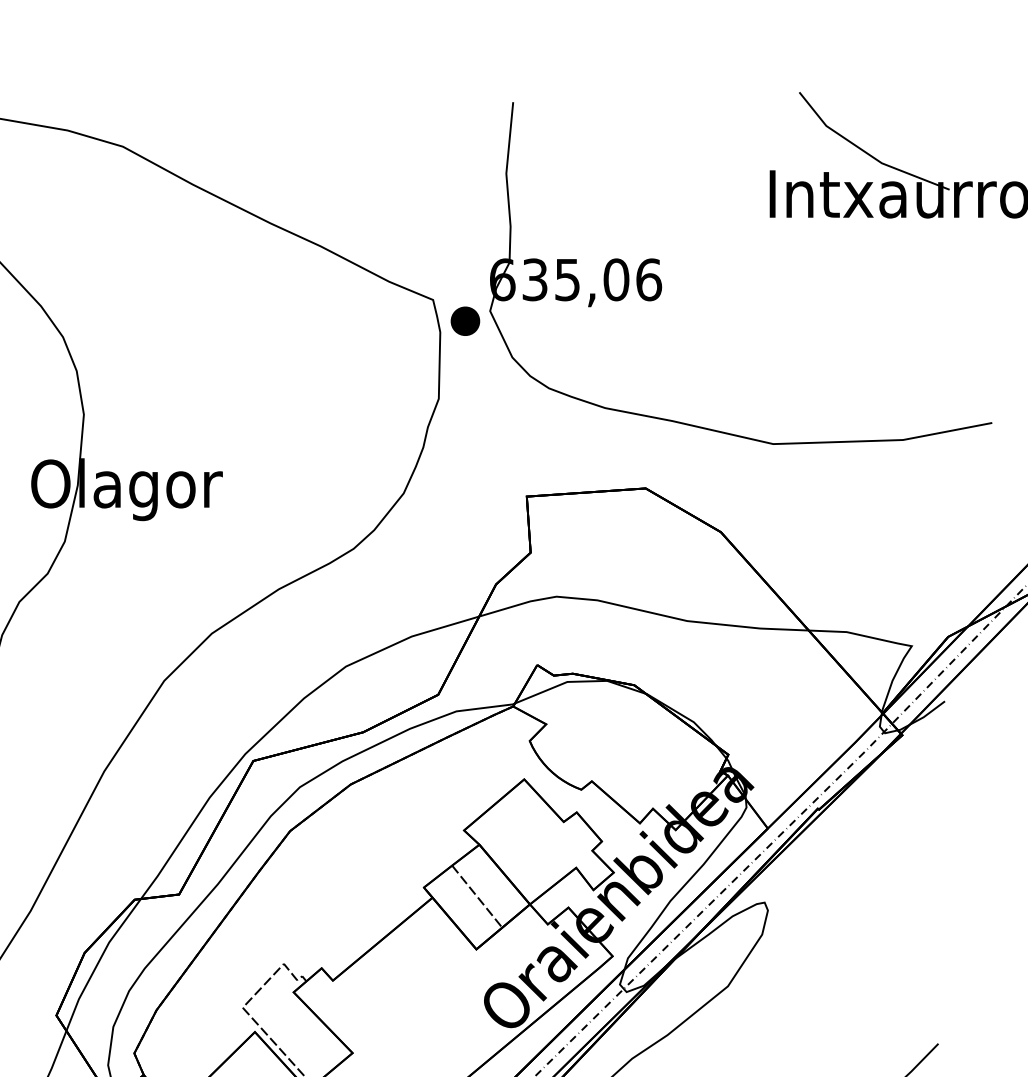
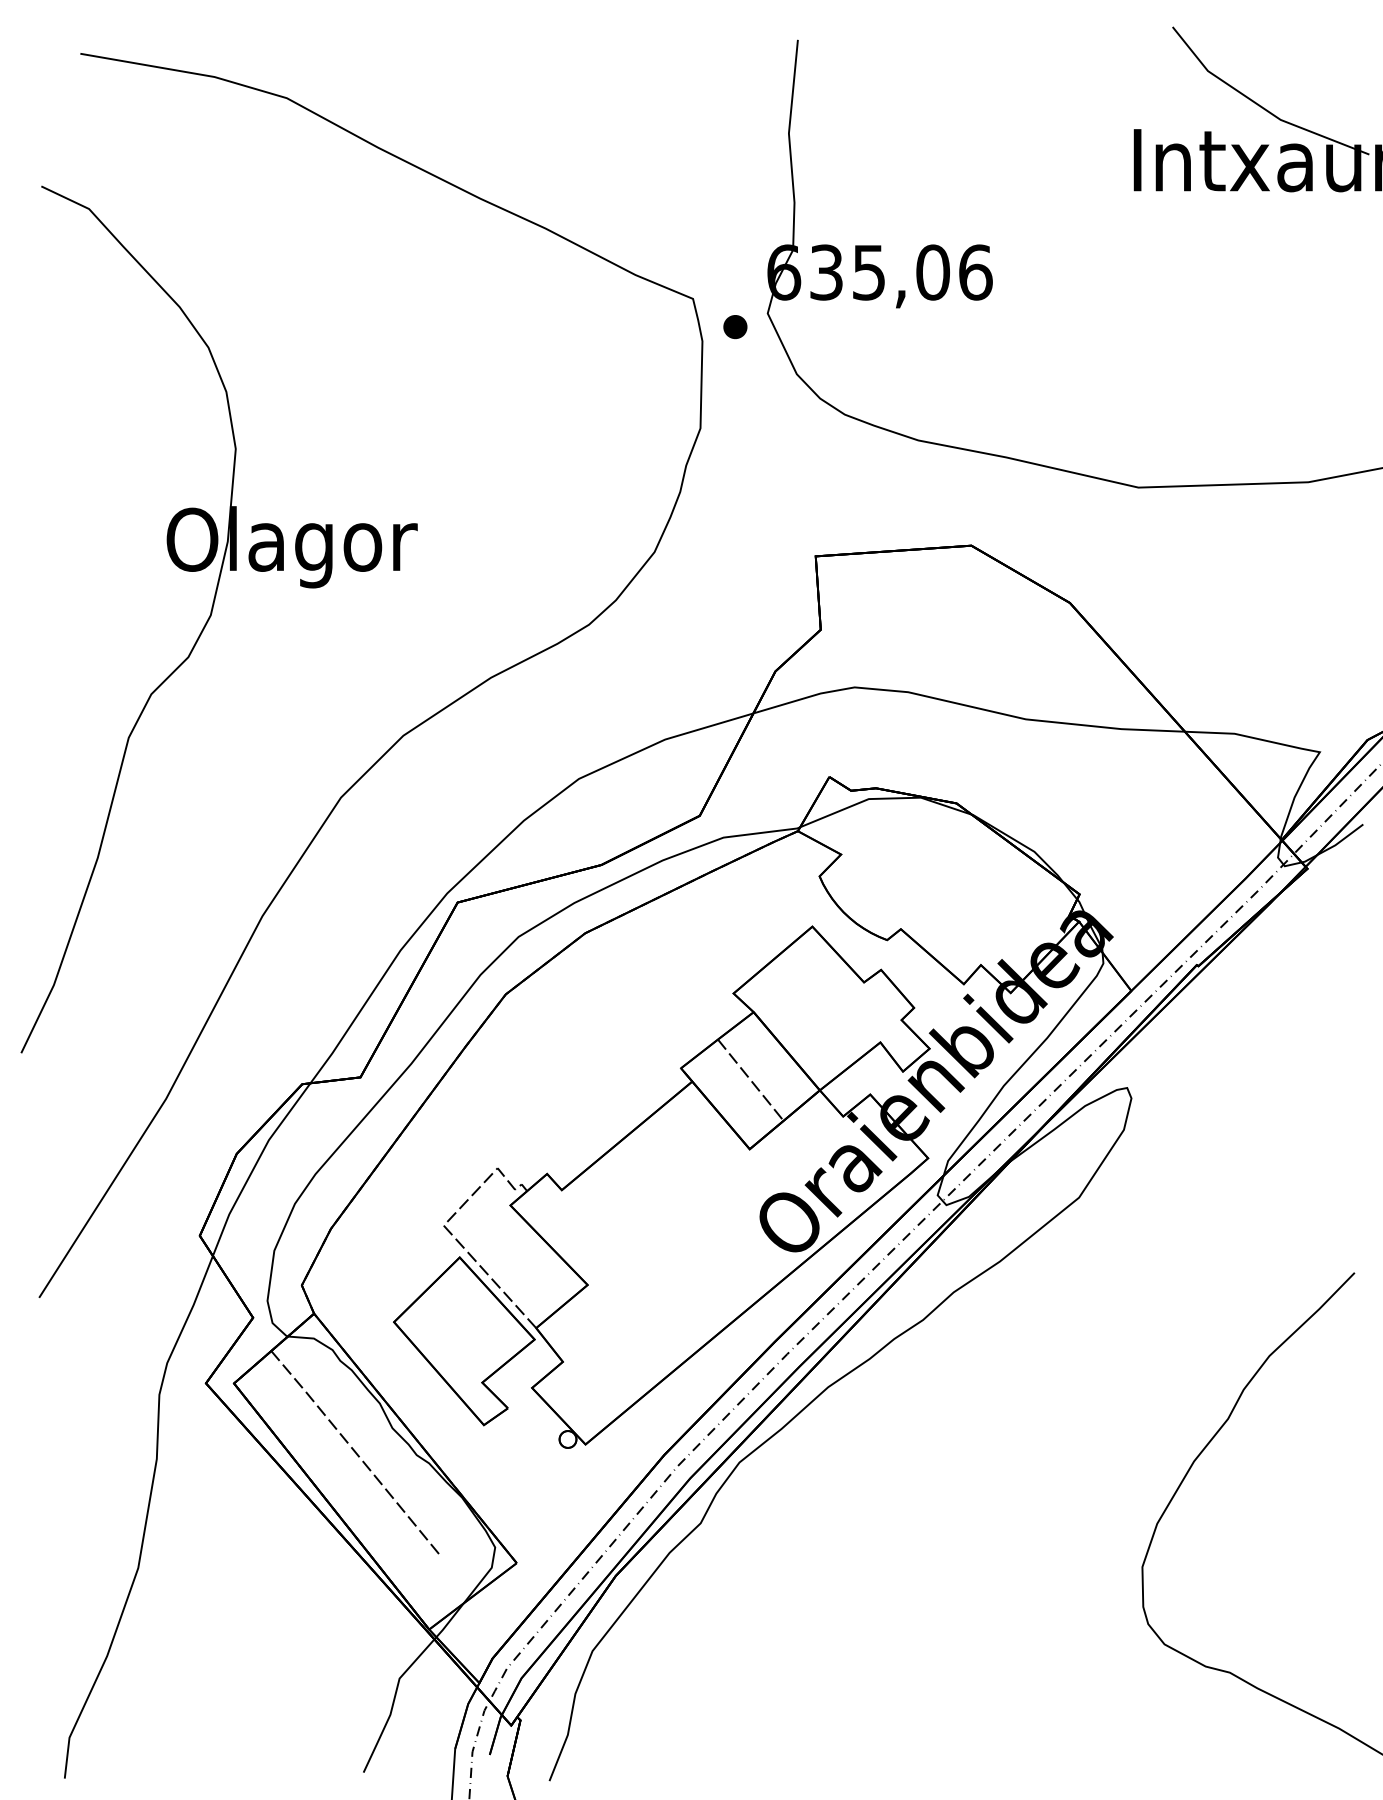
part: (465, 321) -> (735, 327), size x0.62

